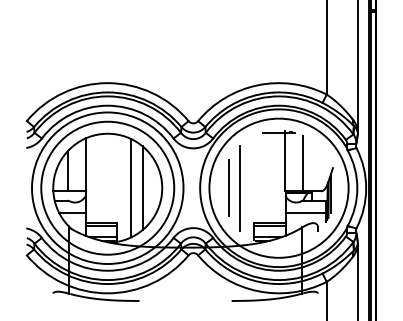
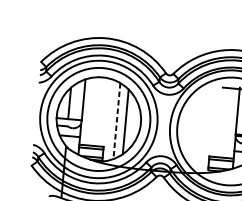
line: (240, 187) -> (201, 128), removed
line: (131, 188) -> (117, 121), solid -> dashed
line: (228, 188) -> (192, 128), removed

